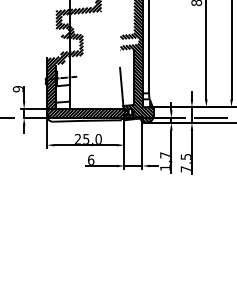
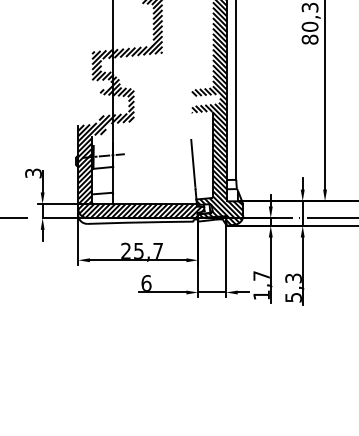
text: (17, 89) -> (32, 173), 9 -> 3
text: (98, 138) -> (157, 249), 25,0 -> 25,7
text: (185, 162) -> (292, 287), 7,5 -> 5,3

